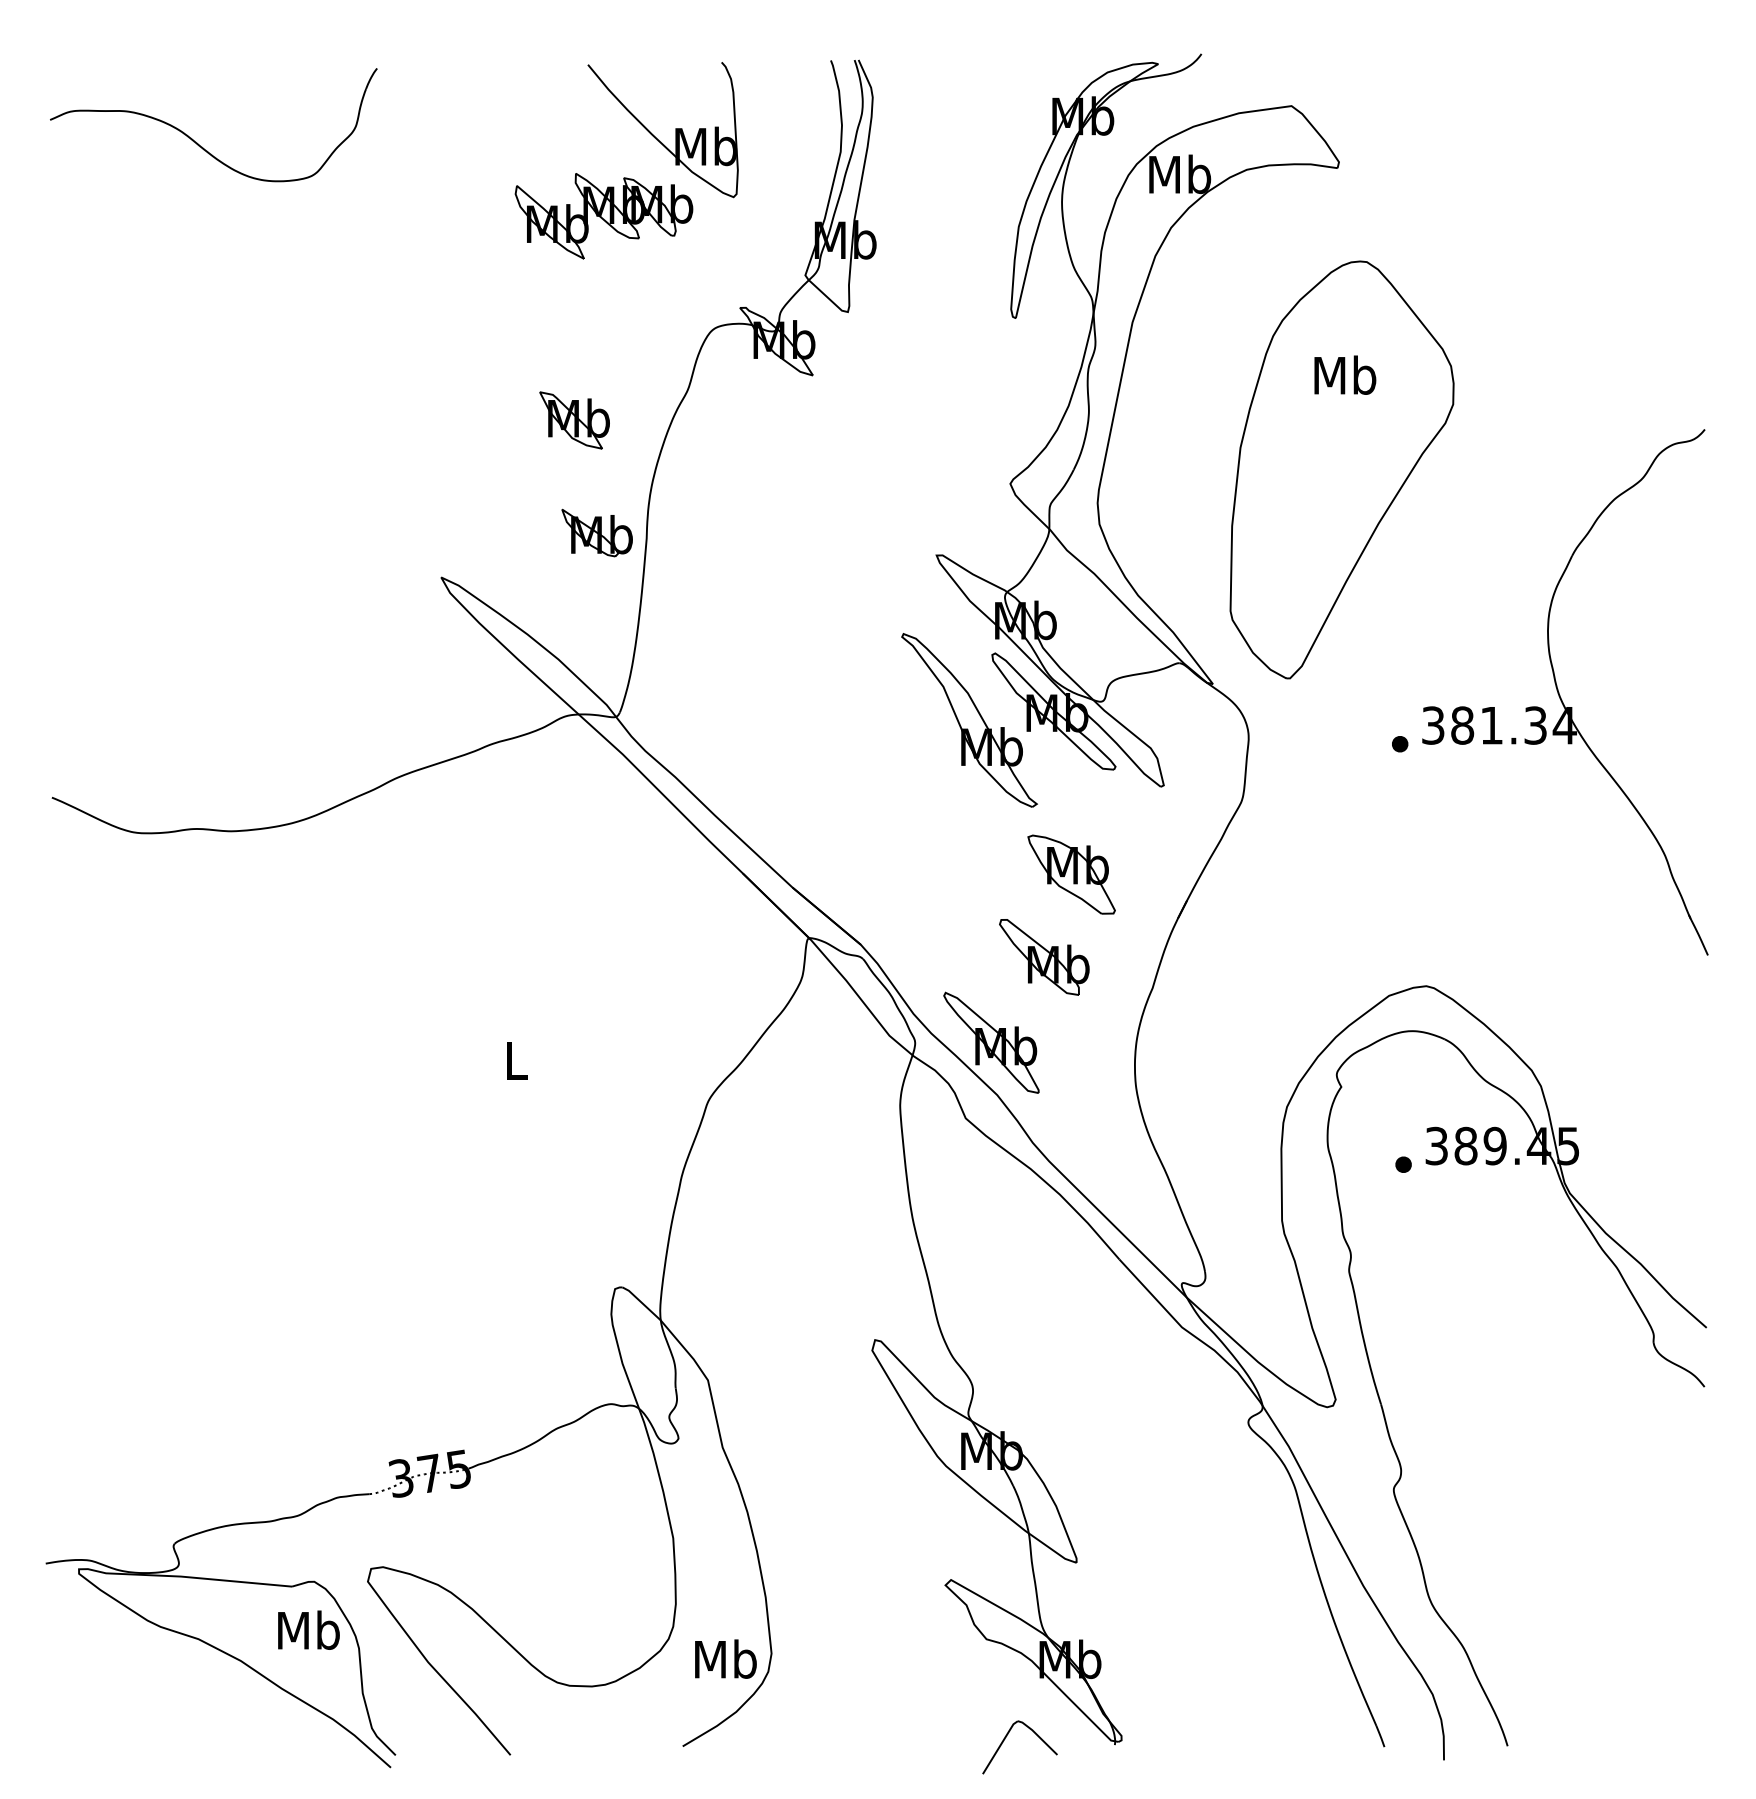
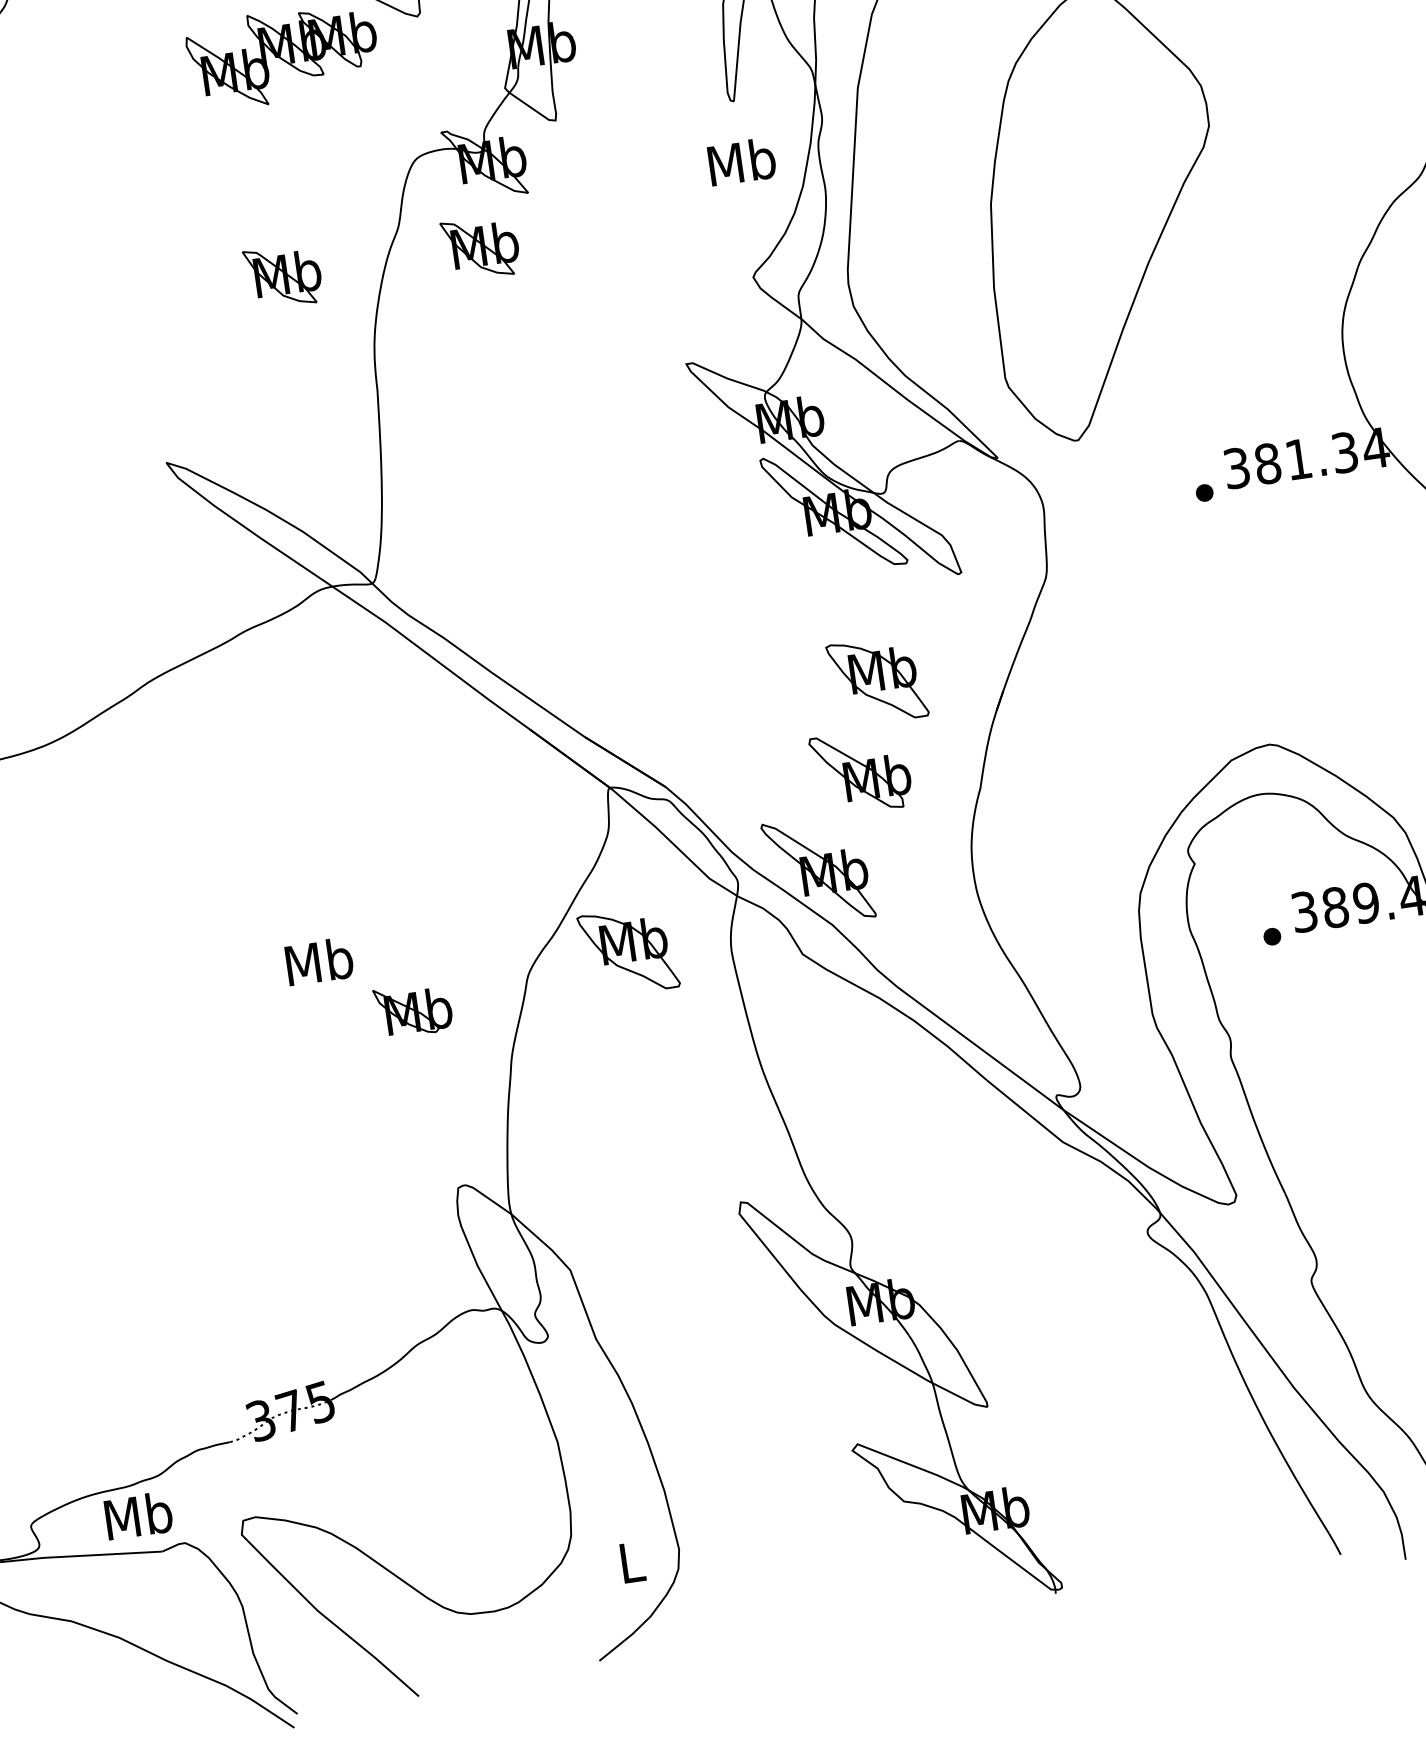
text: (1345, 374) -> (742, 160), moved
part: (761, 420) -> (480, 248), added
part: (596, 532) -> (412, 1009), moved
part: (969, 720) -> (746, 533), removed
text: (516, 1060) -> (319, 961), L -> Mb
part: (804, 1092) -> (628, 951), added
text: (308, 1629) -> (138, 1515), moved
text: (725, 1658) -> (631, 1561), Mb -> L
part: (1005, 1739) -> (939, 1604), removed

